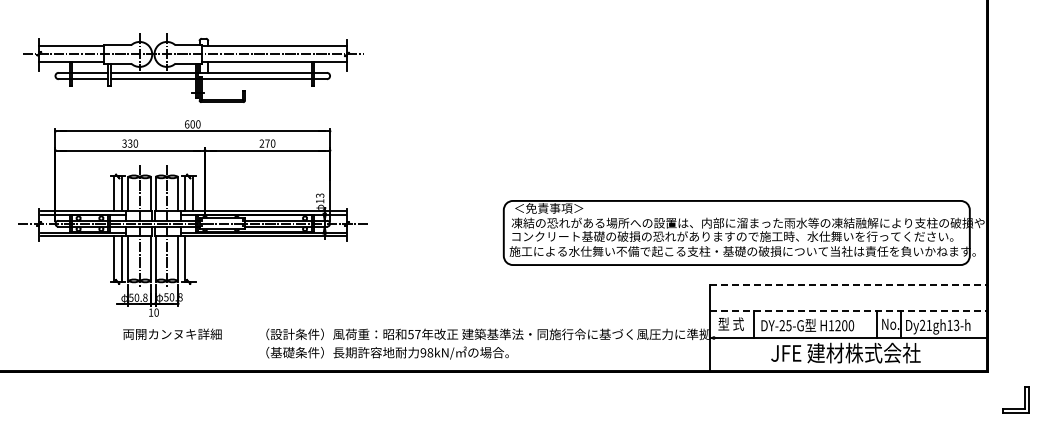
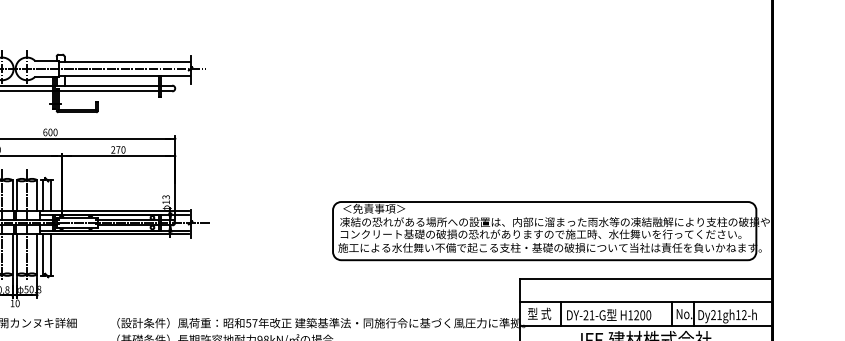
line: (193, 259) -> (51, 255), added
line: (848, 285) -> (646, 278), dashed -> solid
line: (848, 311) -> (646, 302), dashed -> solid
text: (788, 325) -> (591, 315), DY-25-G -> DY-21-G
text: (956, 325) -> (744, 315), Dy21gh13-h -> Dy21gh12-h

